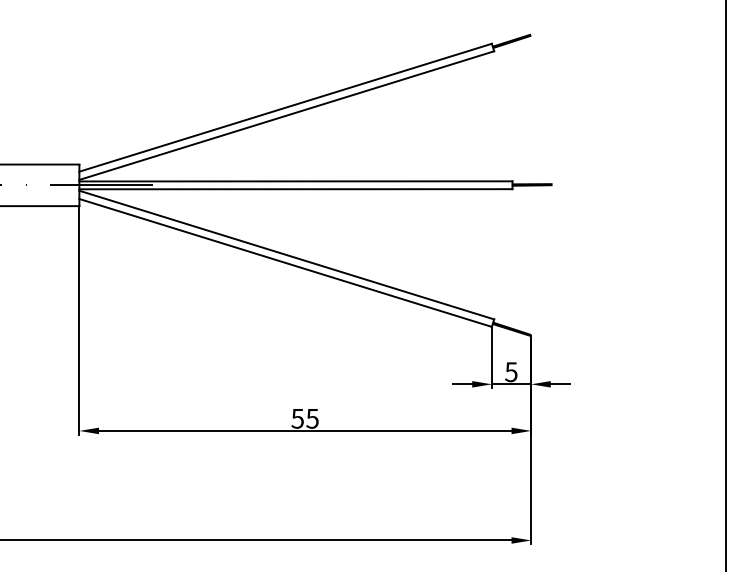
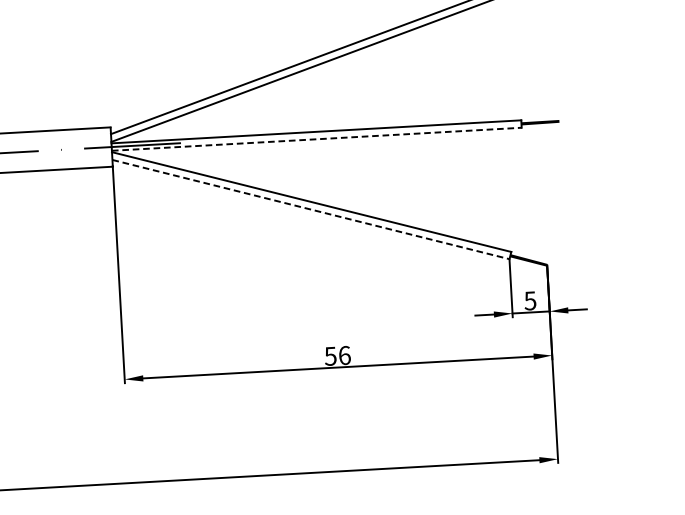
line: (295, 189) -> (316, 139), solid -> dashed
line: (285, 262) -> (310, 209), solid -> dashed
text: (312, 418) -> (344, 355), 55 -> 56

